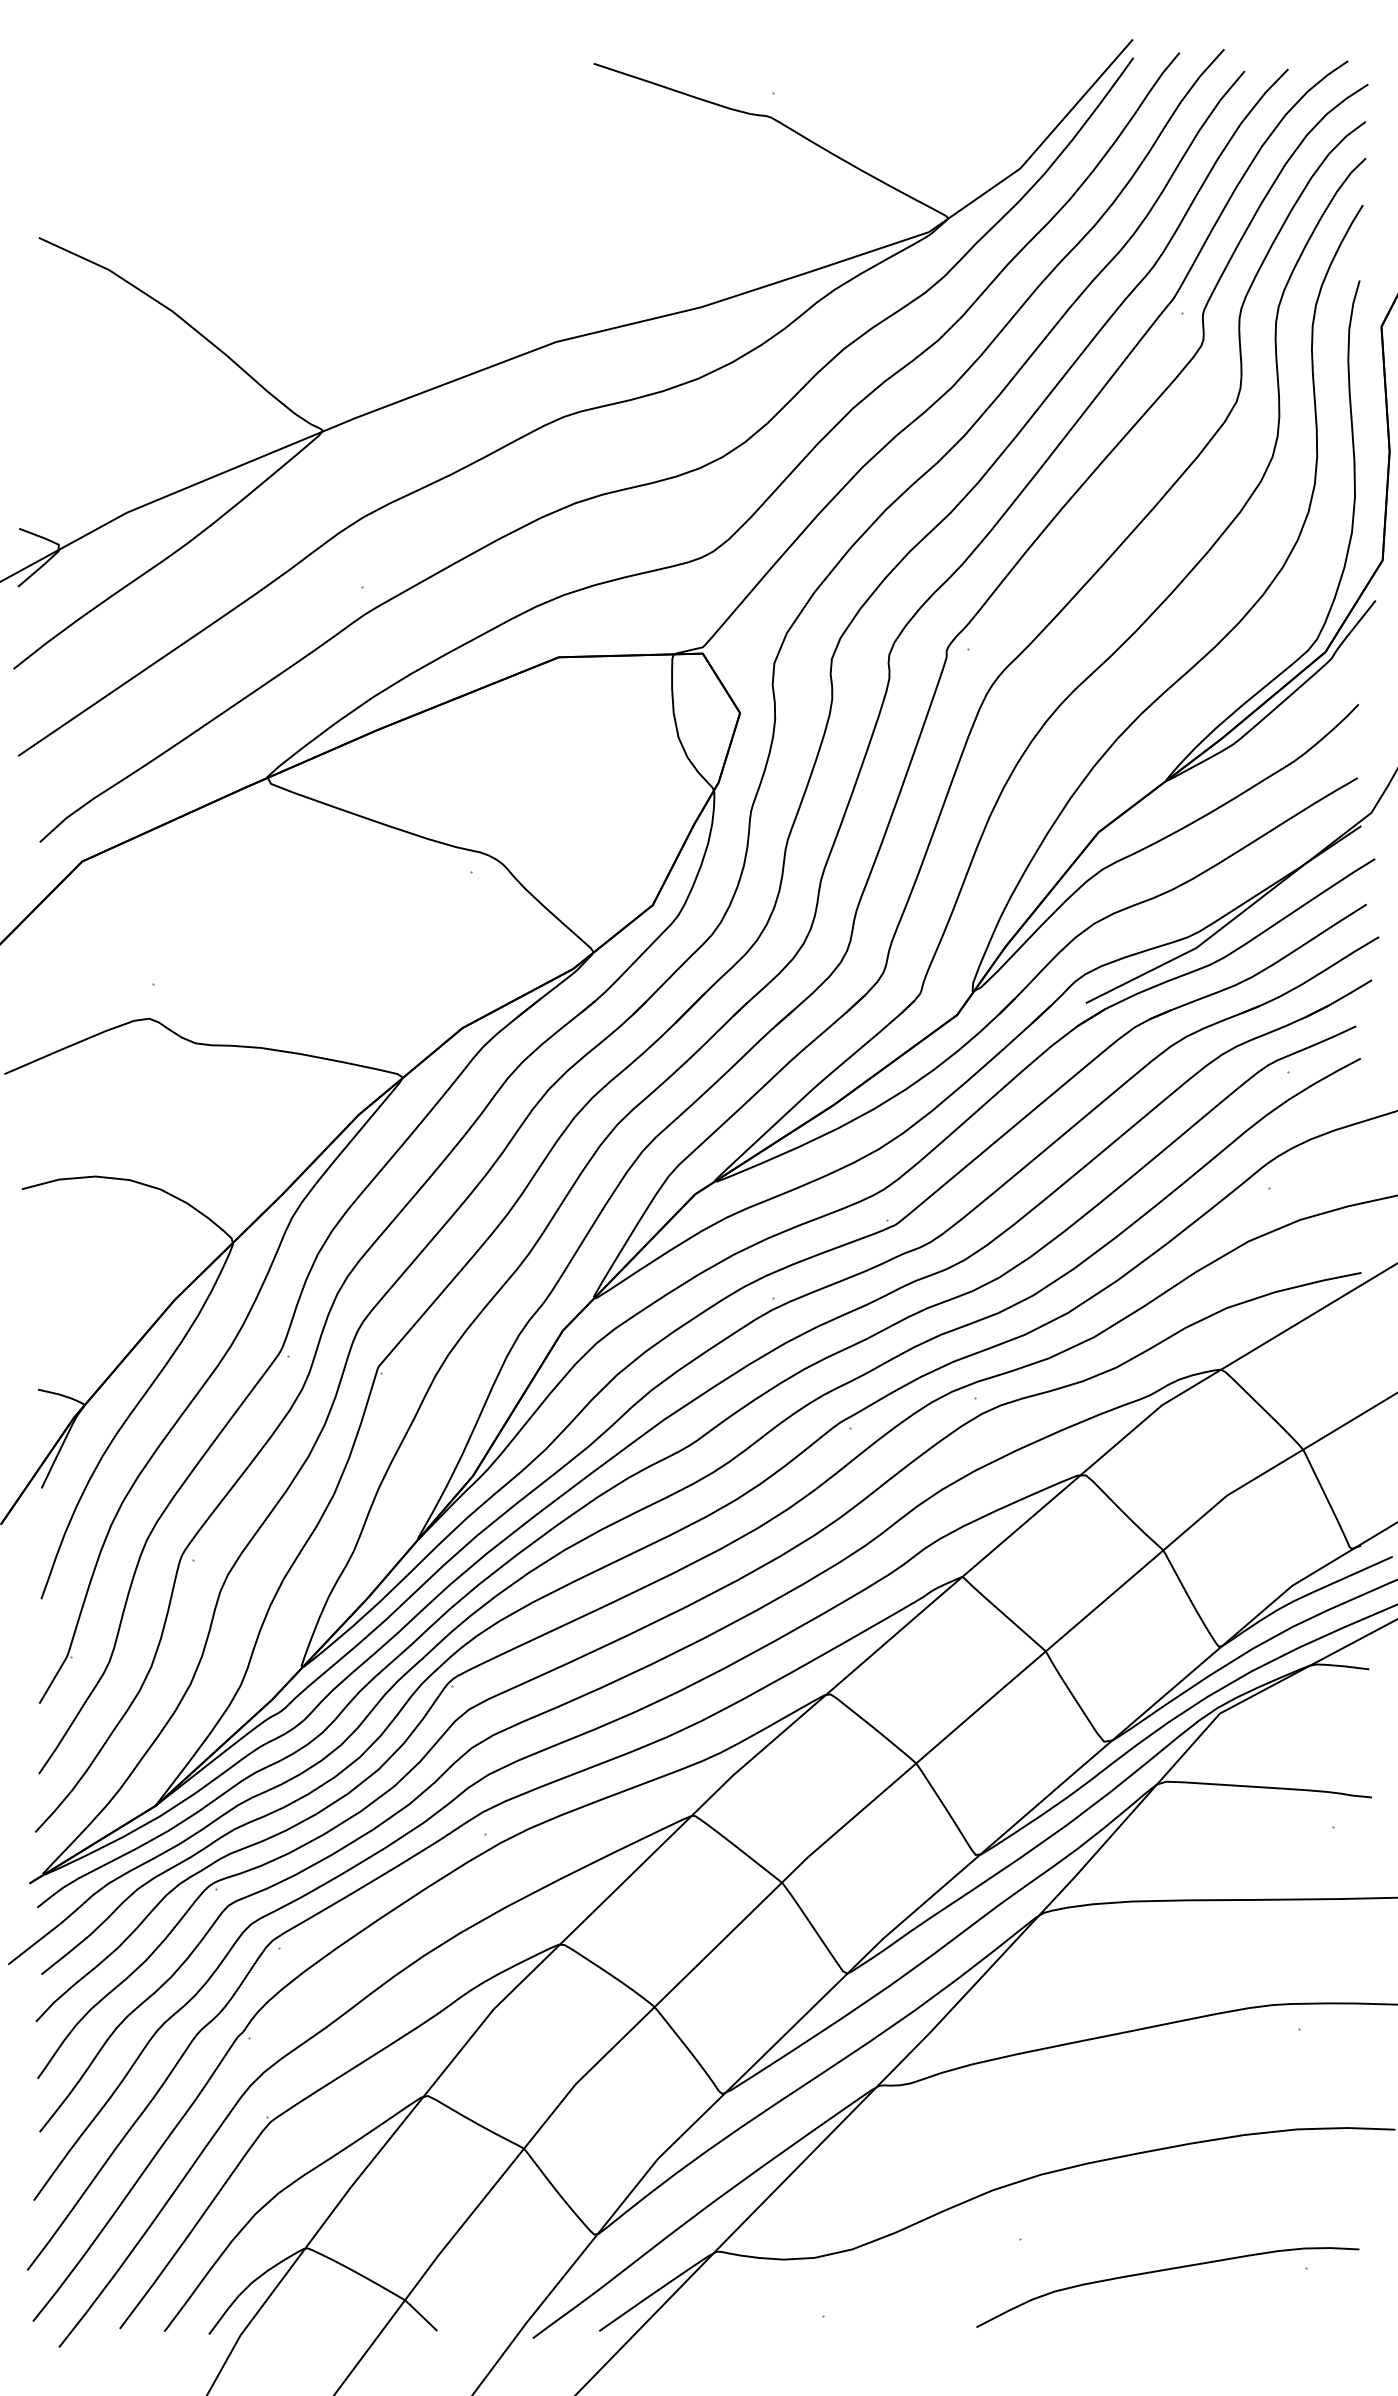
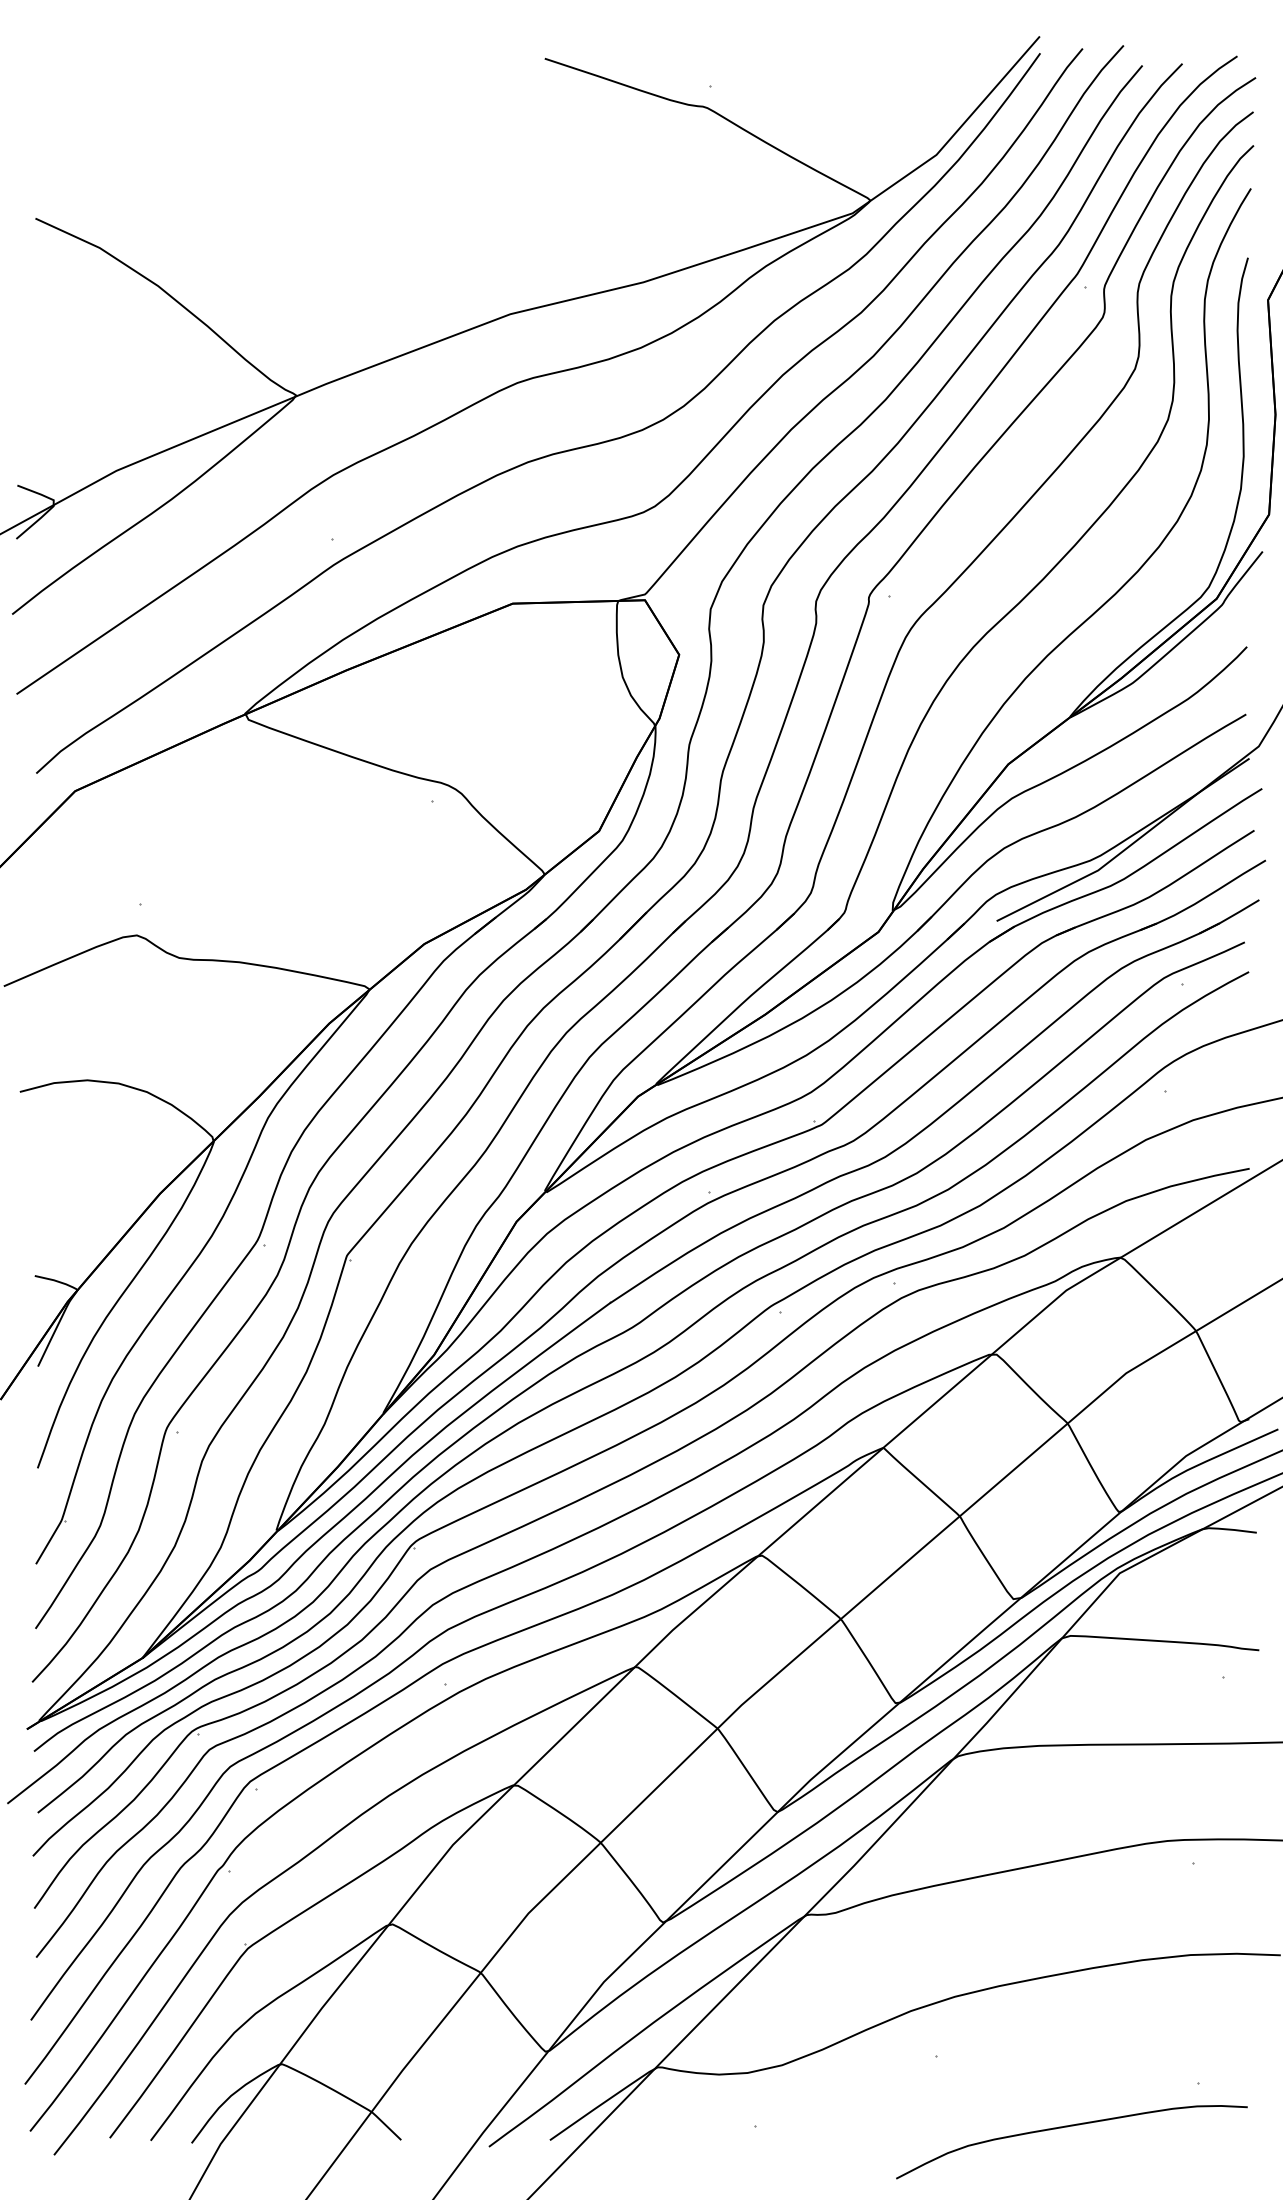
curve: (1163, 2271) -> (1067, 2127), moved

